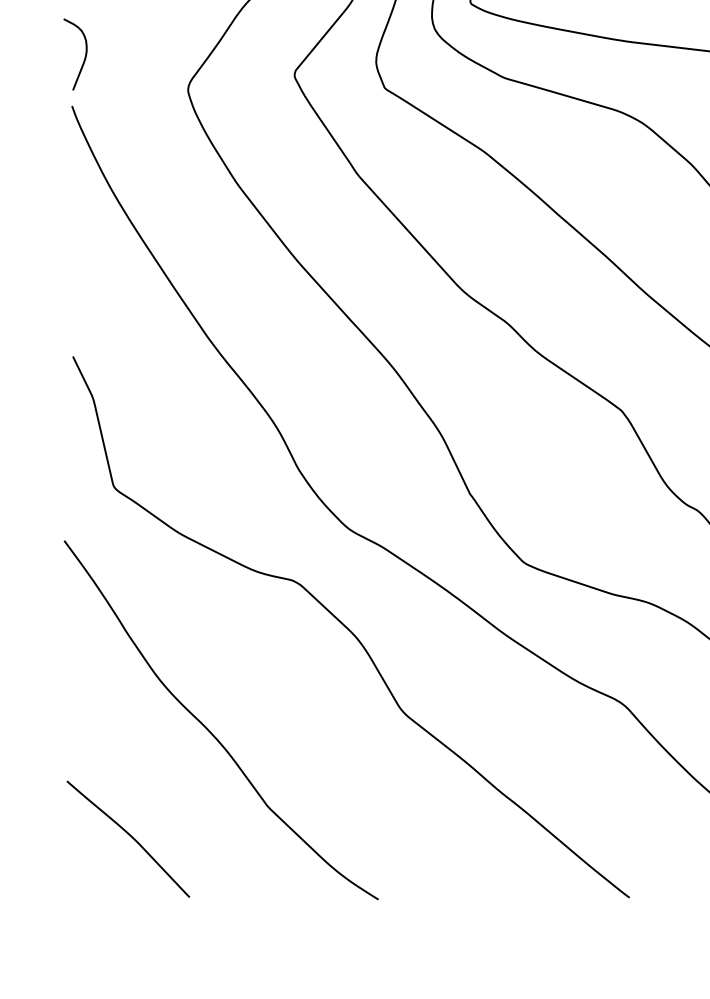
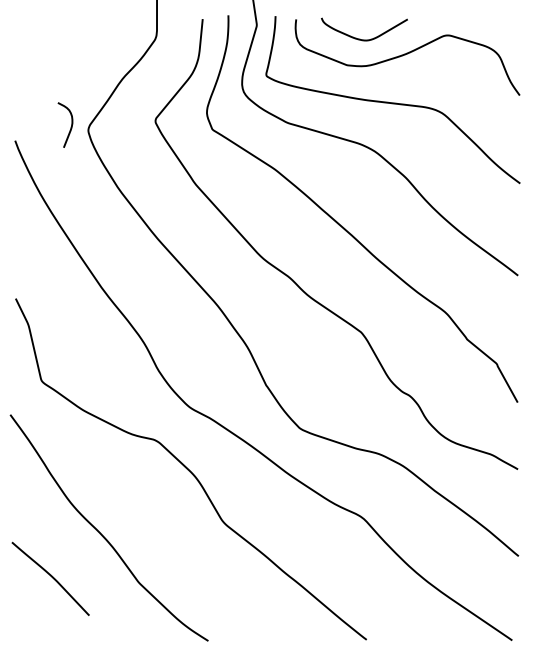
curve: (83, 58) -> (70, 127), moved
curve: (129, 836) -> (51, 577), moved

